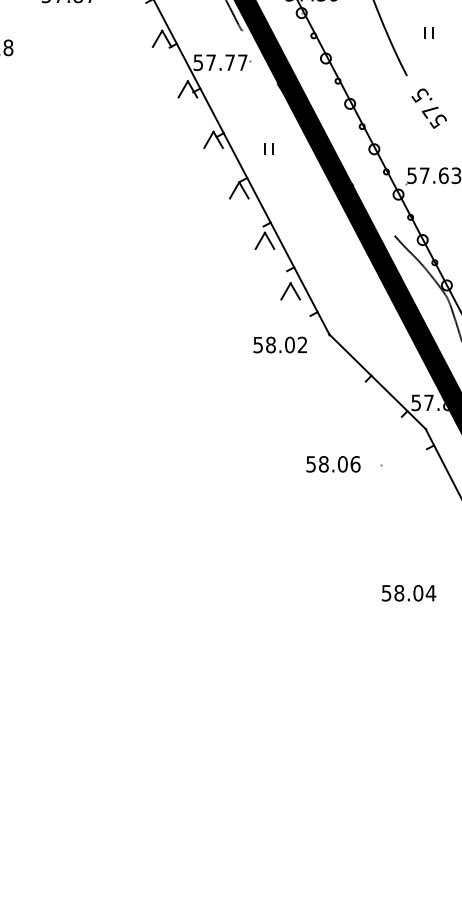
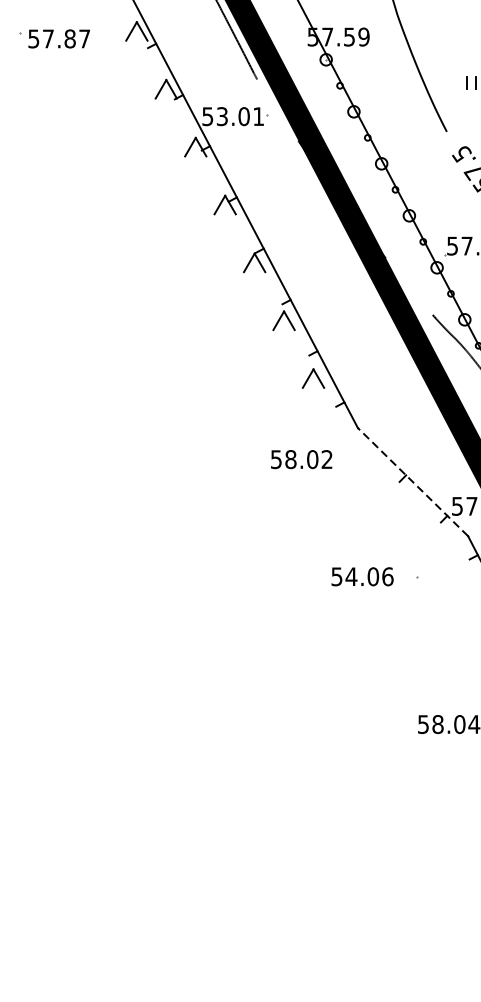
text: (226, 62) -> (239, 116), 57.77 -> 53.01
part: (268, 148) -> (288, 214), removed
text: (279, 344) -> (300, 458), moved
line: (377, 381) -> (413, 481), solid -> dashed
text: (323, 464) -> (351, 576), 58.06 -> 54.06

